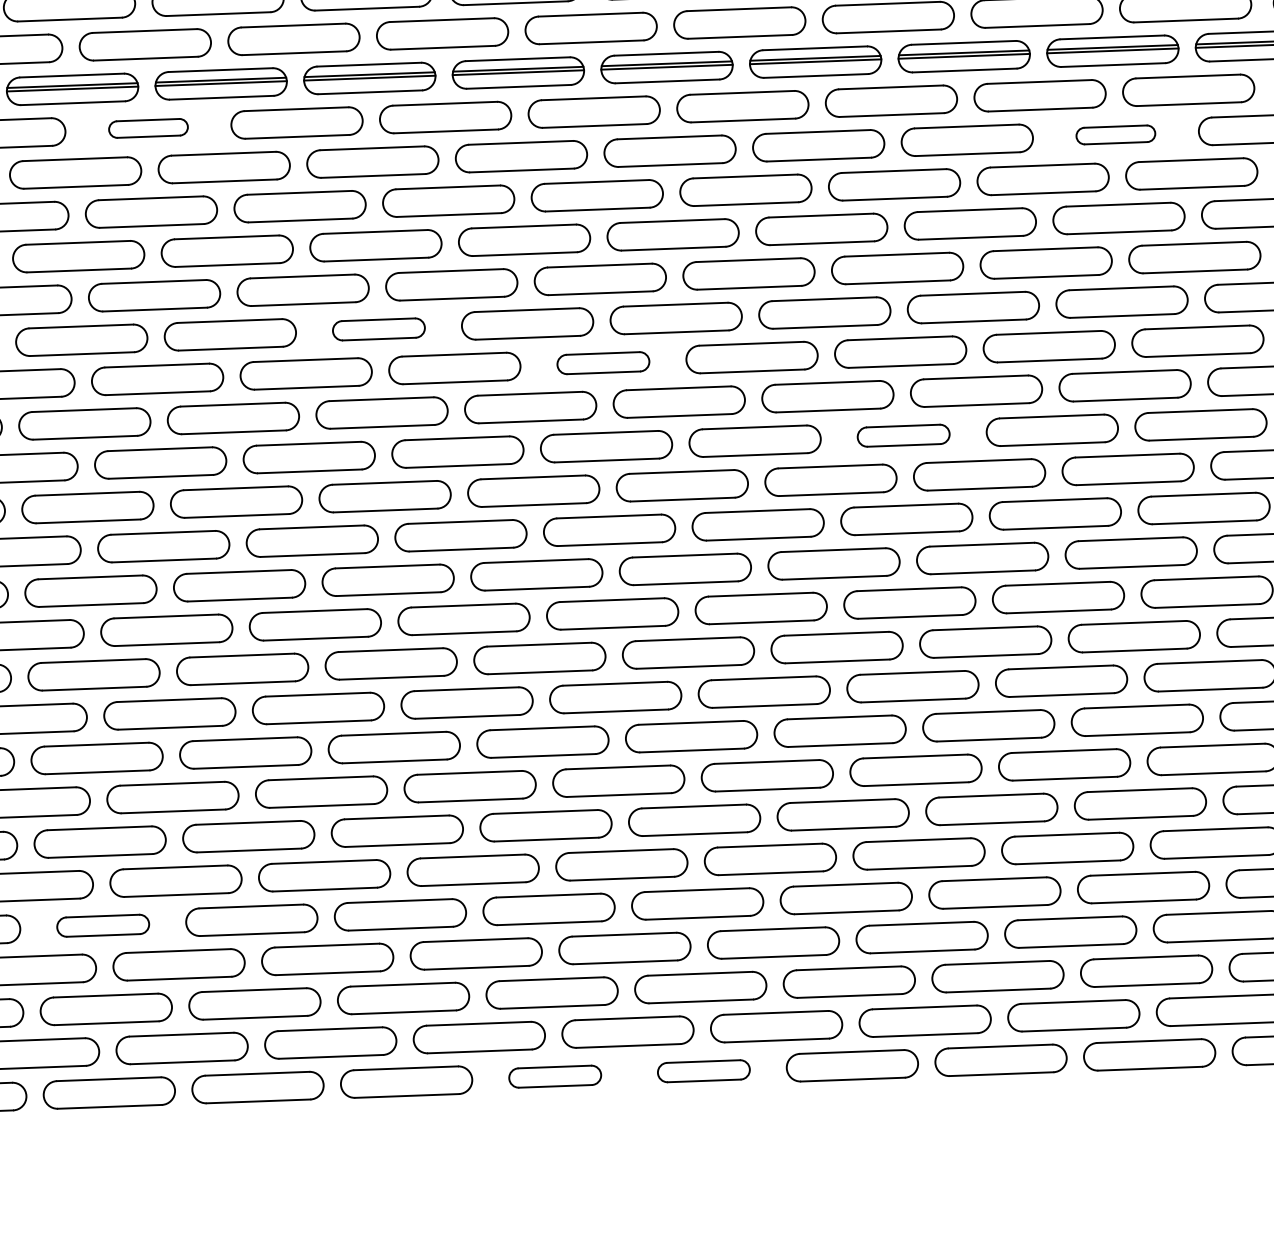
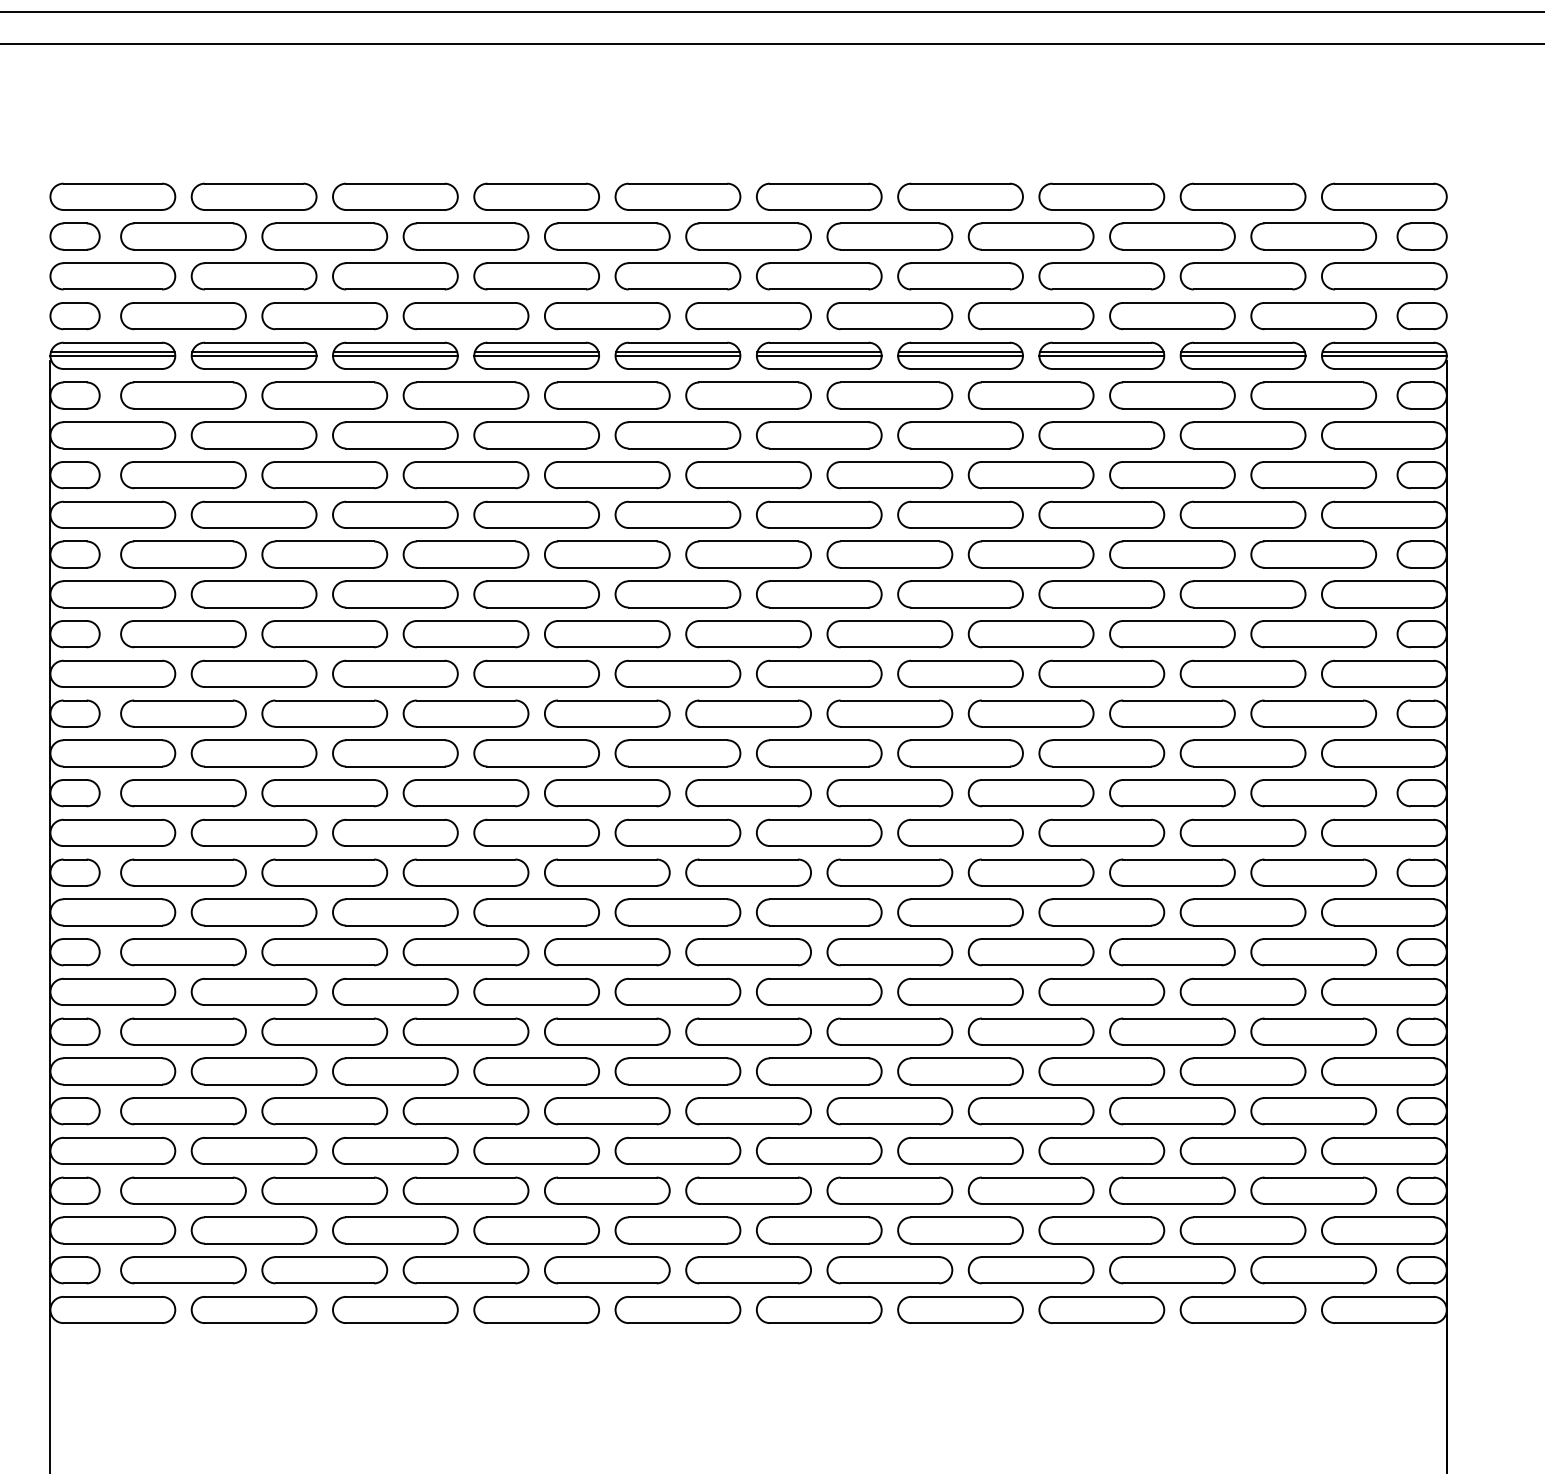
part: (148, 128) -> (324, 395), size x1.67
part: (1115, 135) -> (1242, 435), size x1.67
part: (378, 329) -> (536, 594), size x1.43
part: (603, 363) -> (748, 634), size x1.43
part: (903, 435) -> (1030, 713), size x1.43
part: (102, 925) -> (253, 1150), size x1.43
part: (704, 1070) -> (819, 1309), size x1.43
part: (554, 1076) -> (677, 1309), size x1.43

